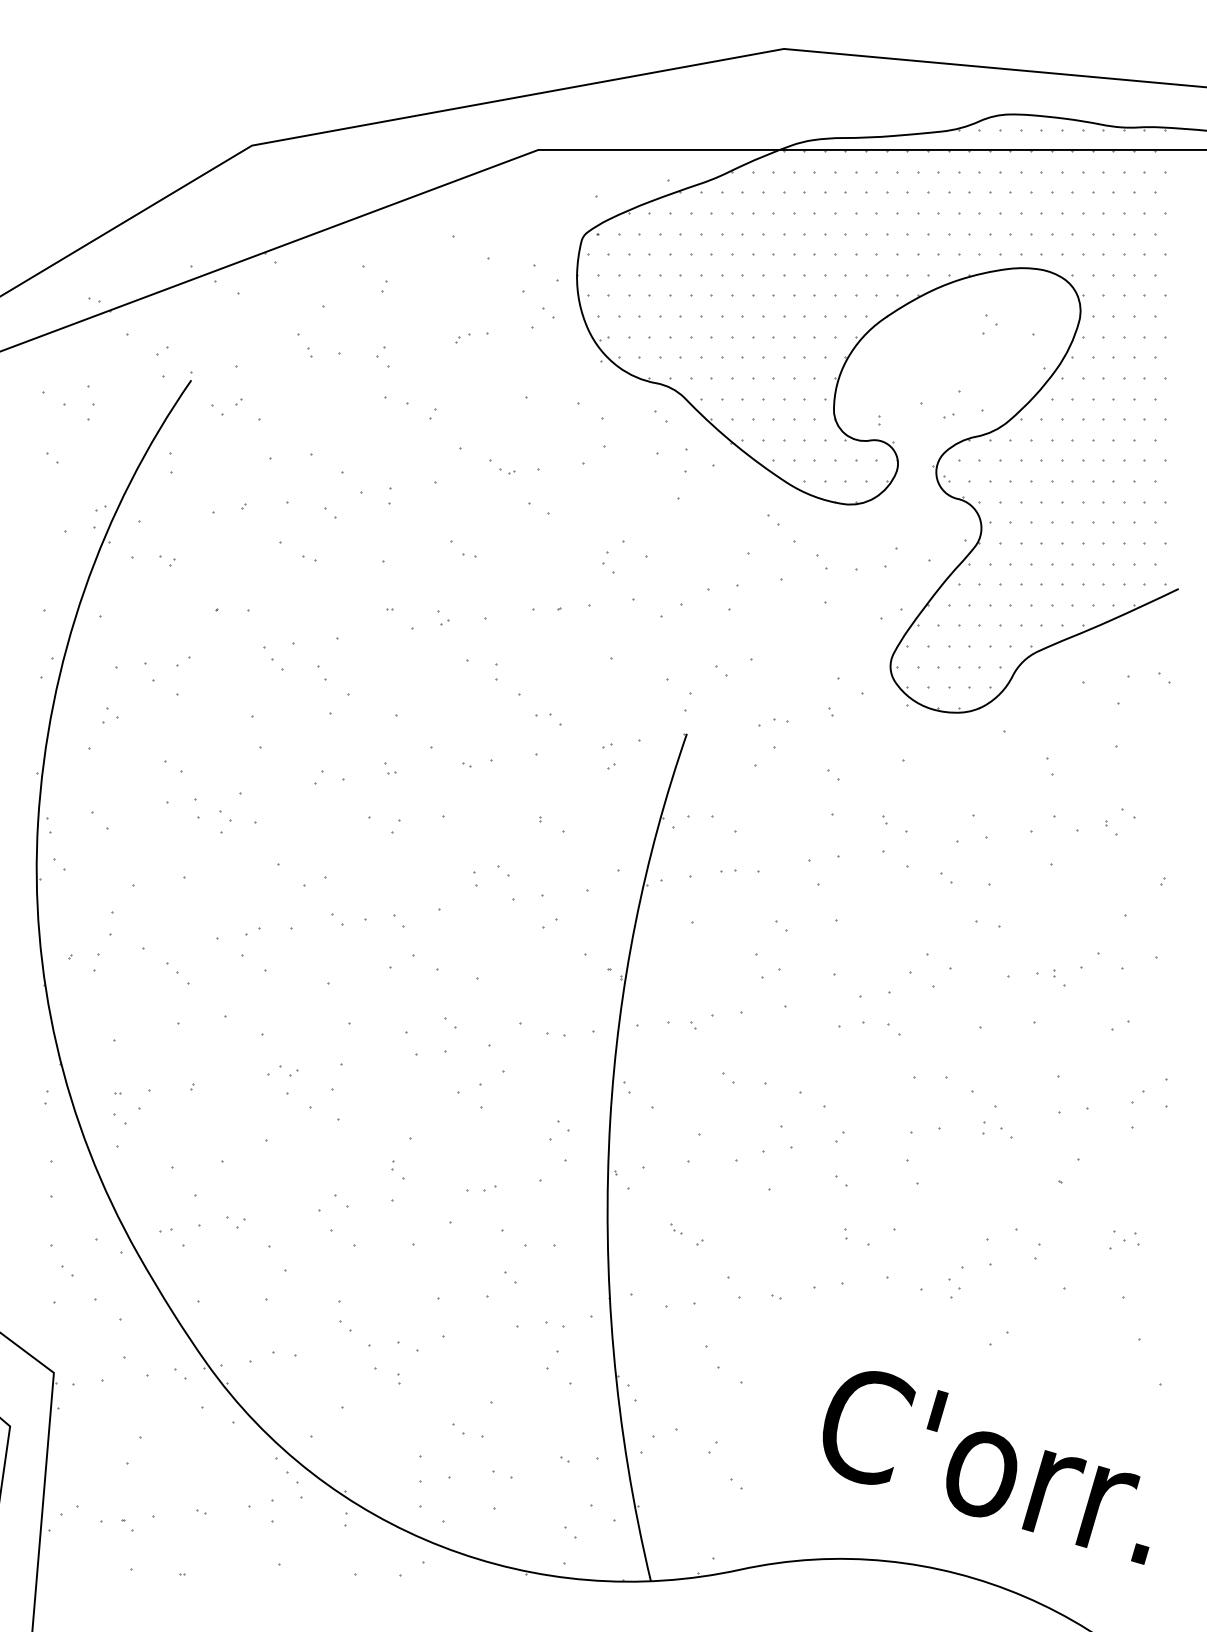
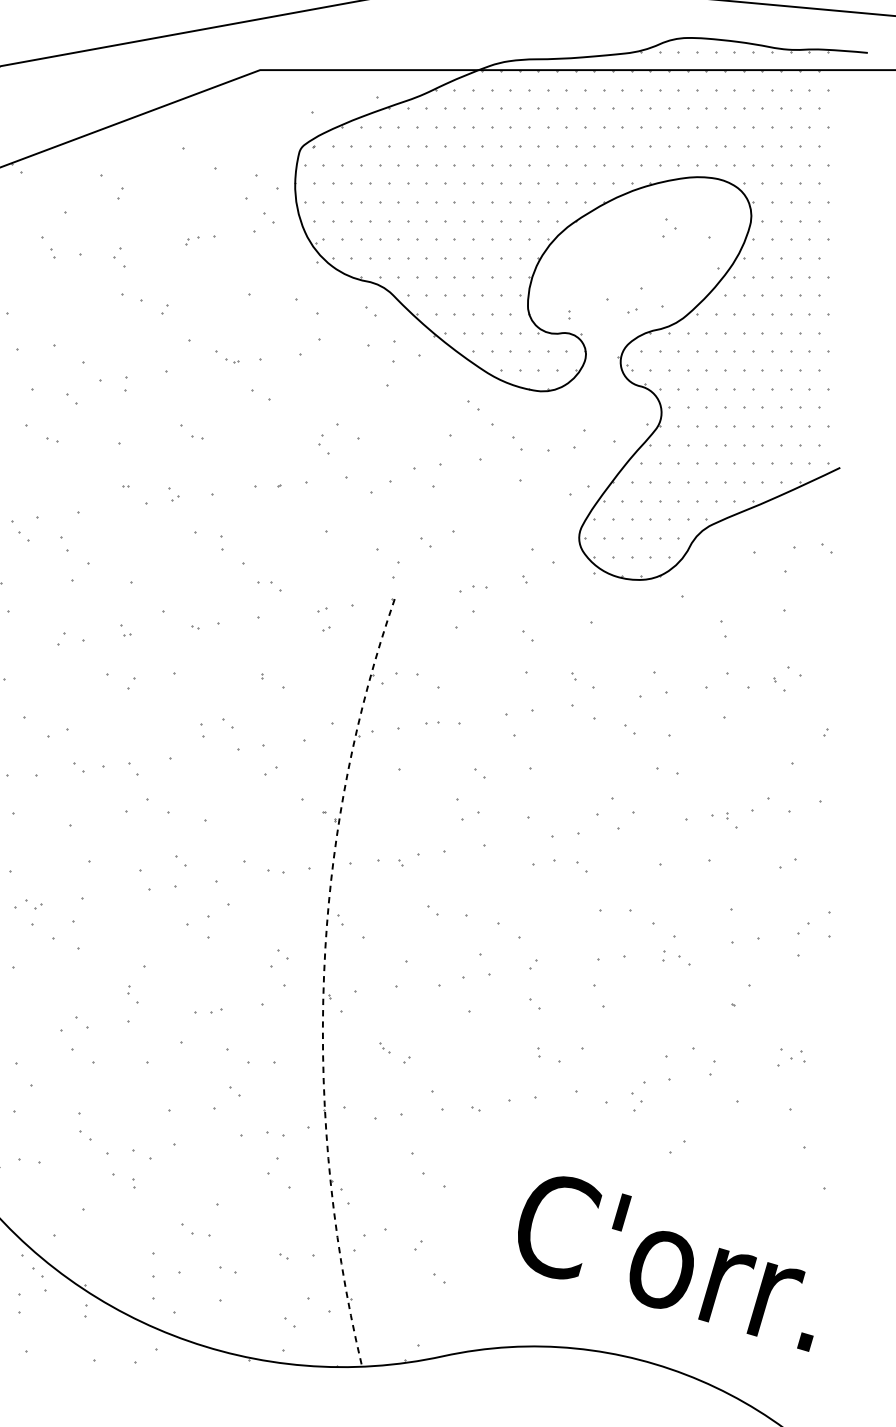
line: (608, 1157) -> (323, 982), solid -> dashed

